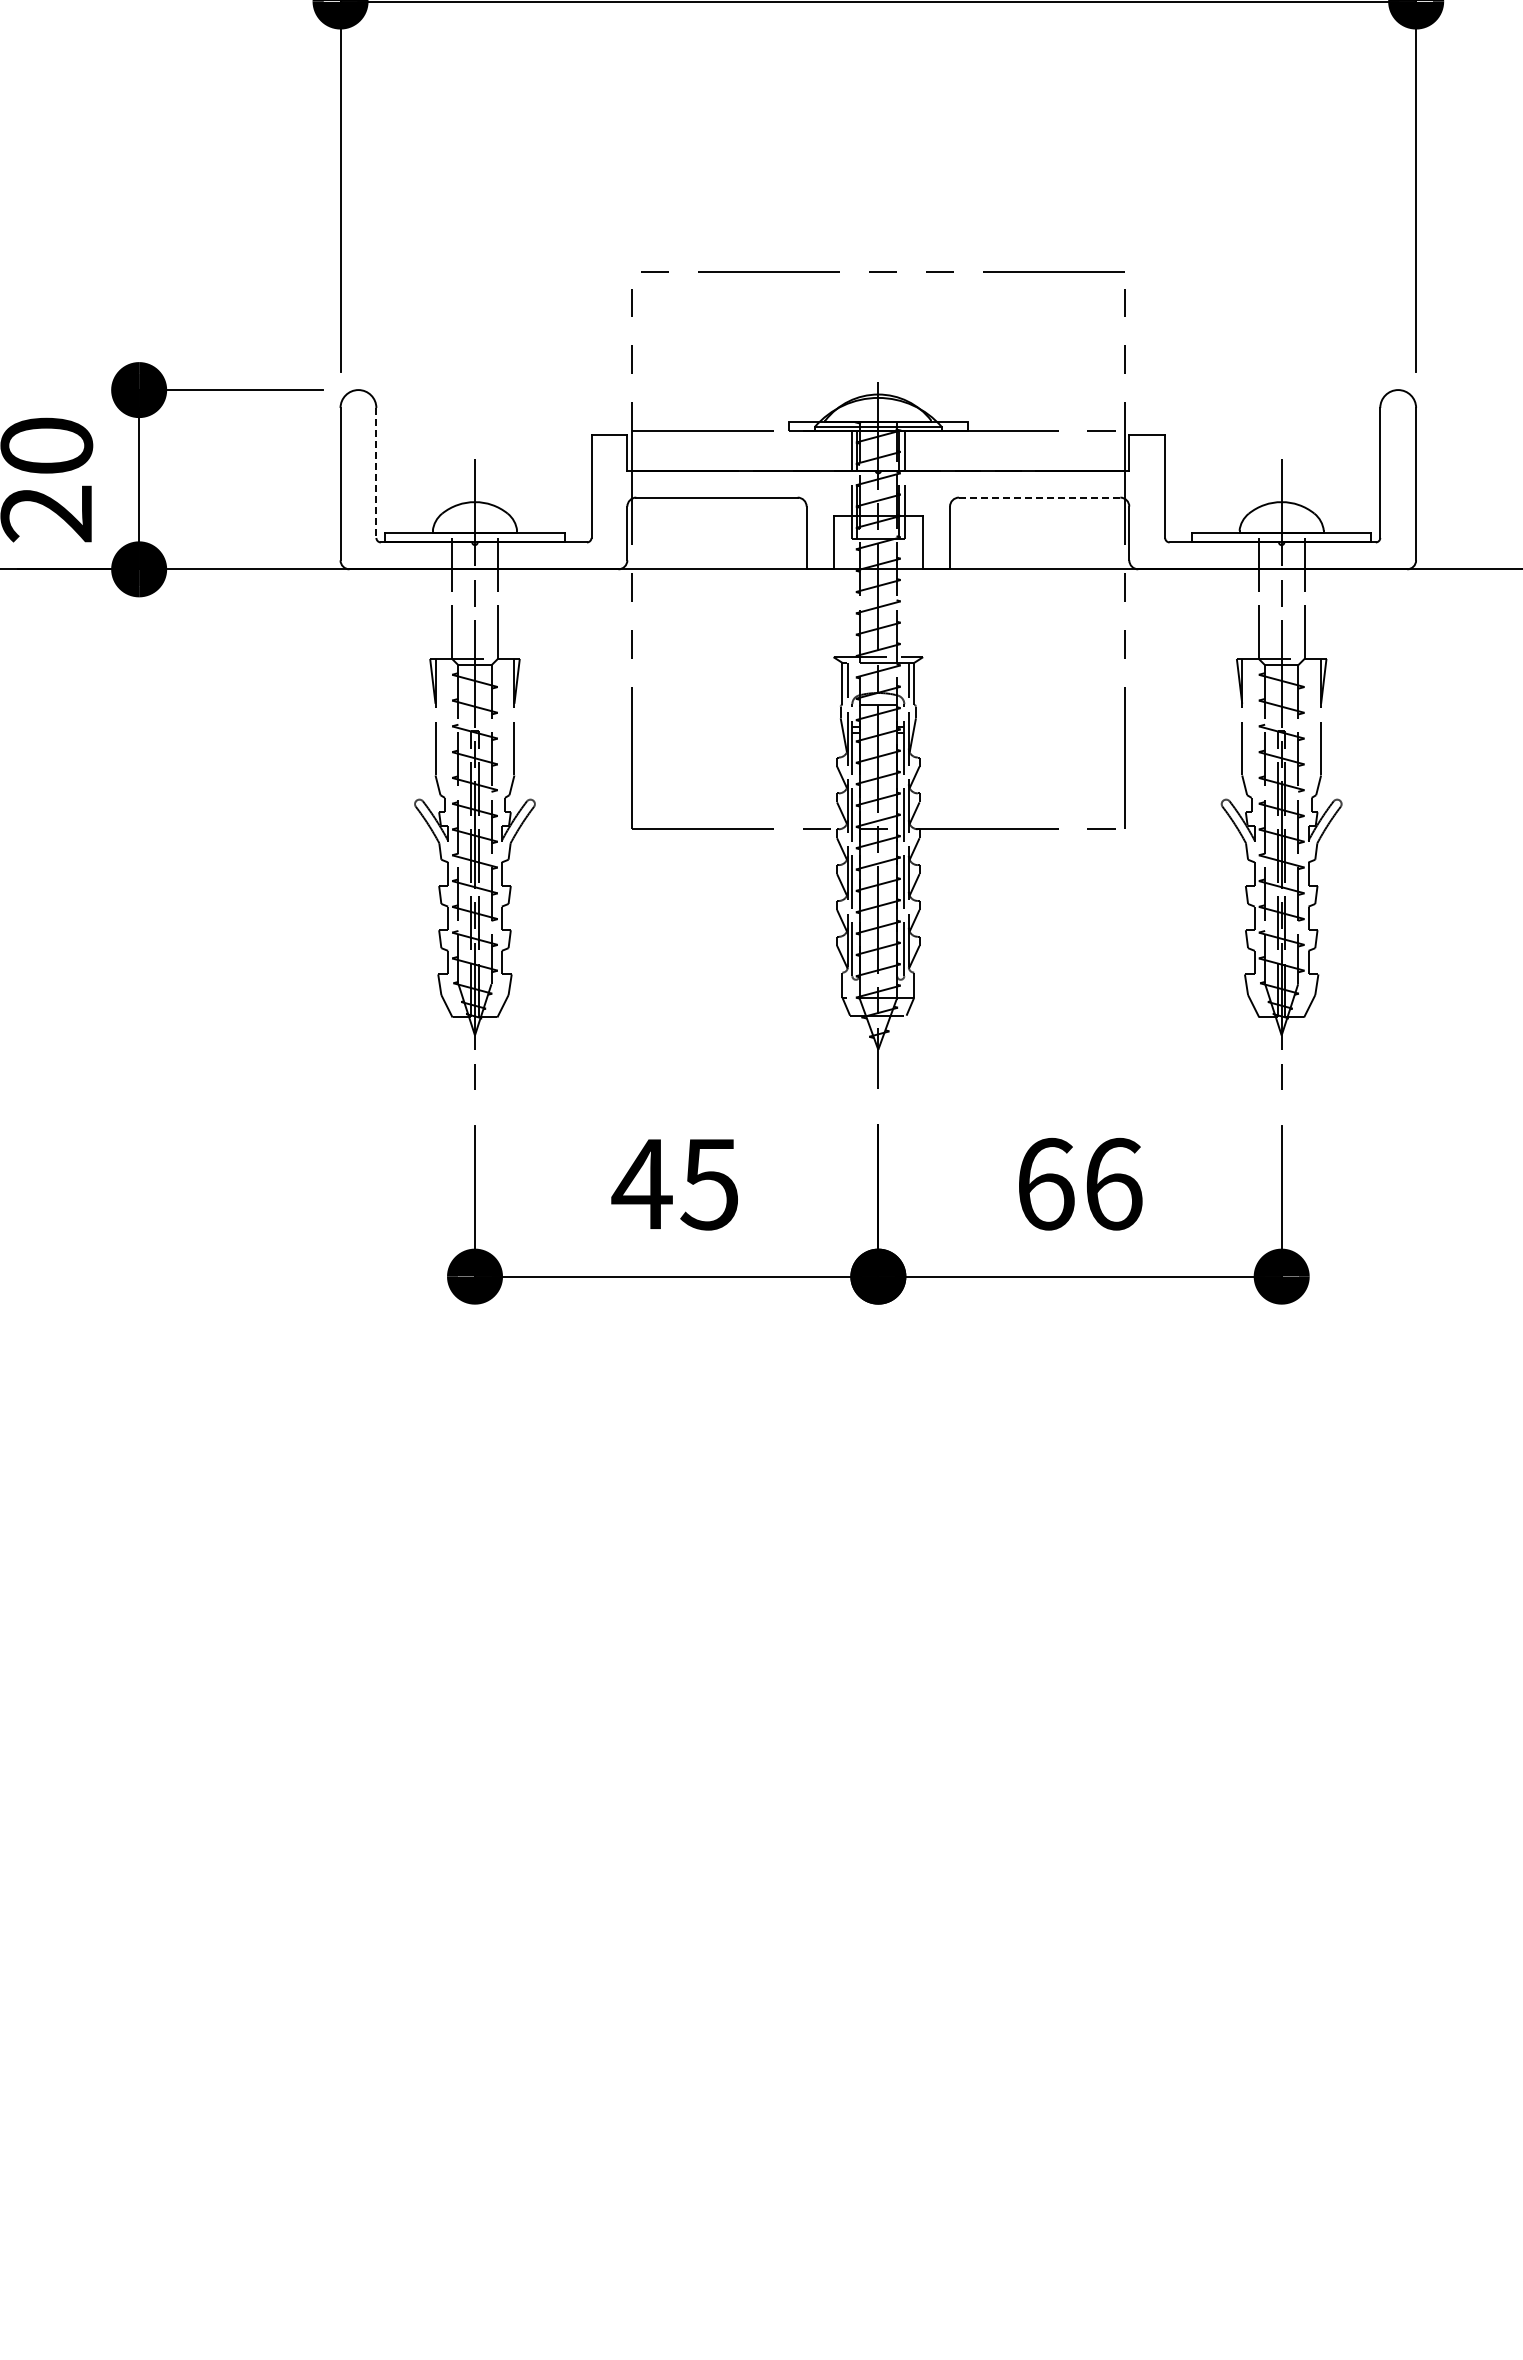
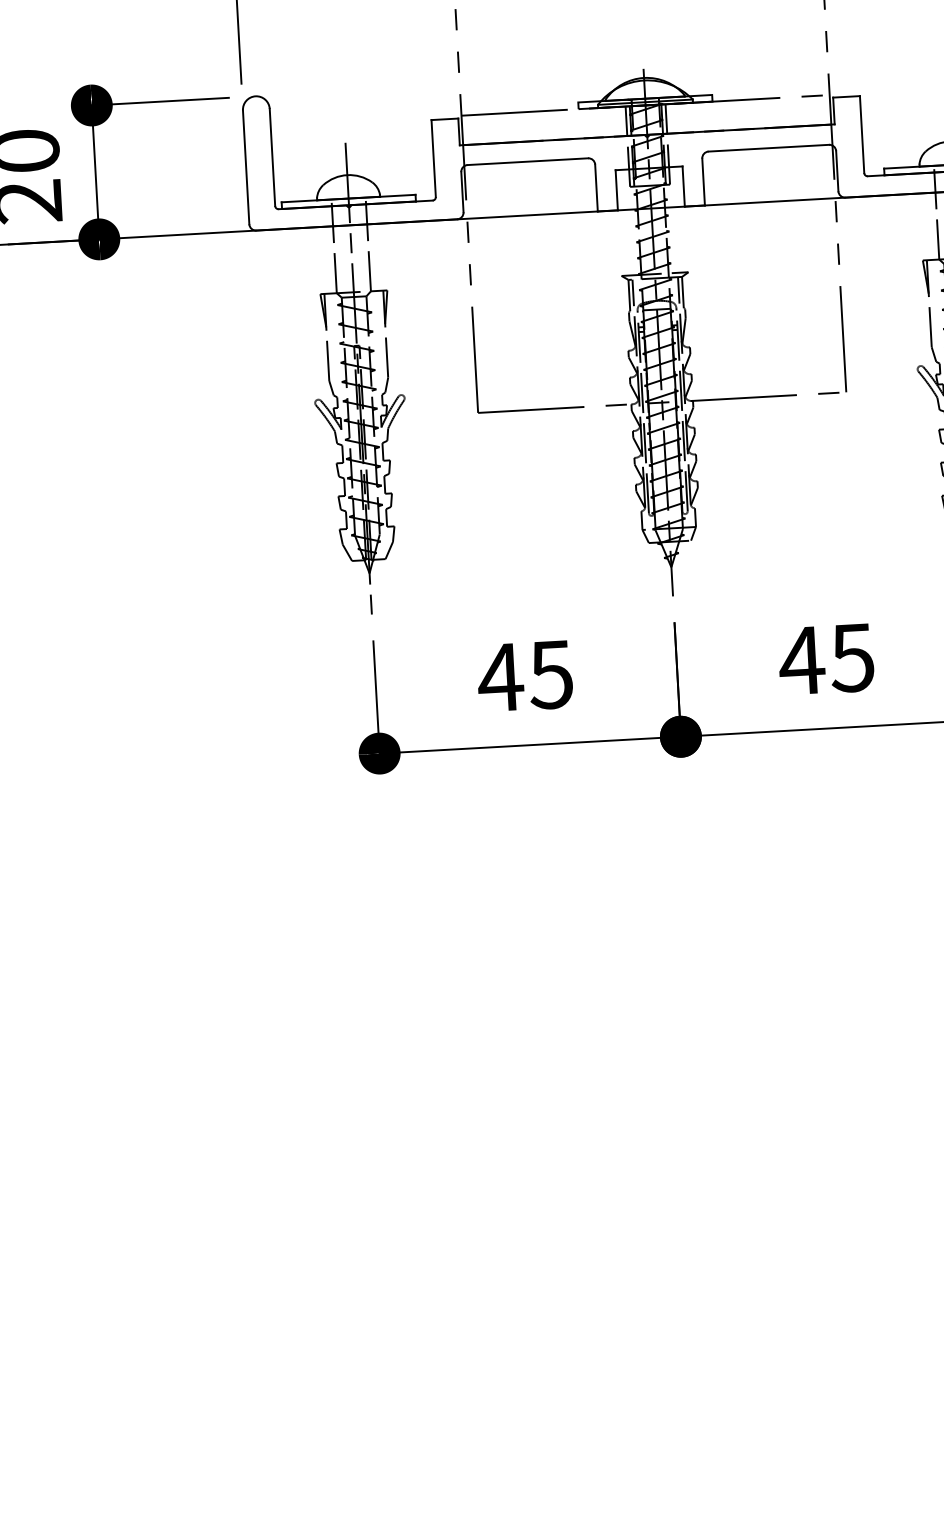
line: (376, 472) -> (272, 157), dashed -> solid
line: (1039, 497) -> (768, 148), dashed -> solid
text: (1078, 1183) -> (826, 658), 66 -> 45

